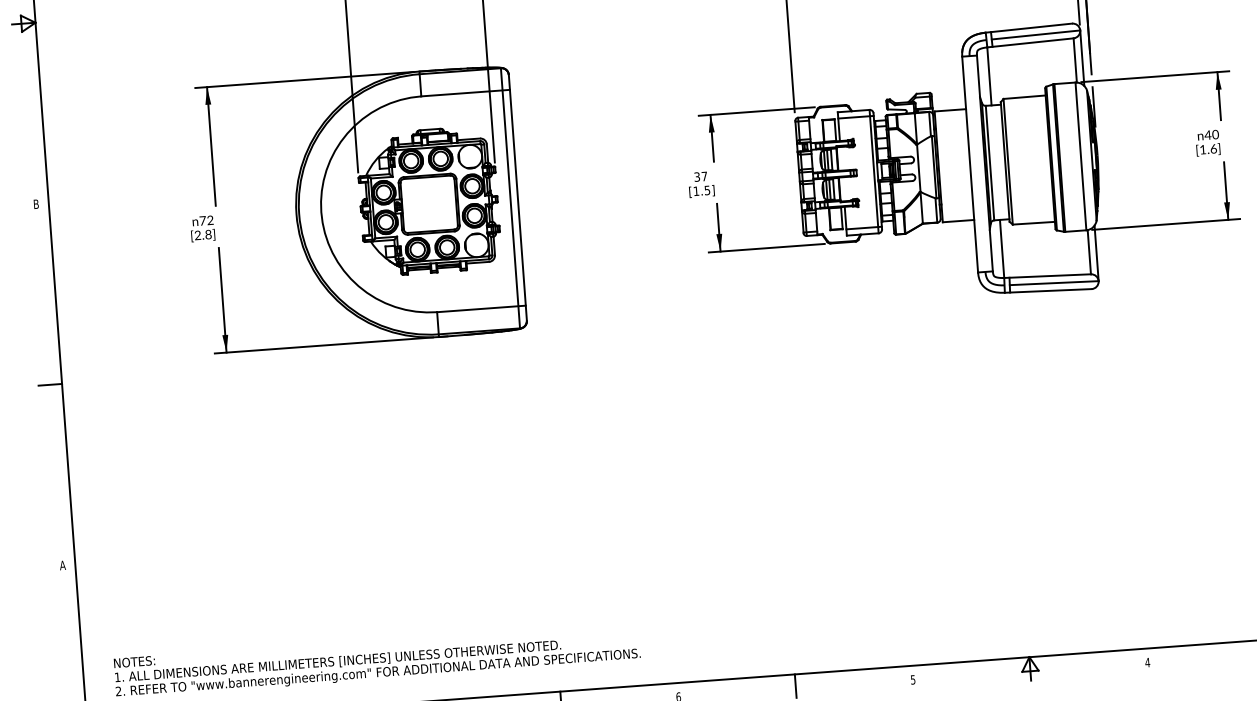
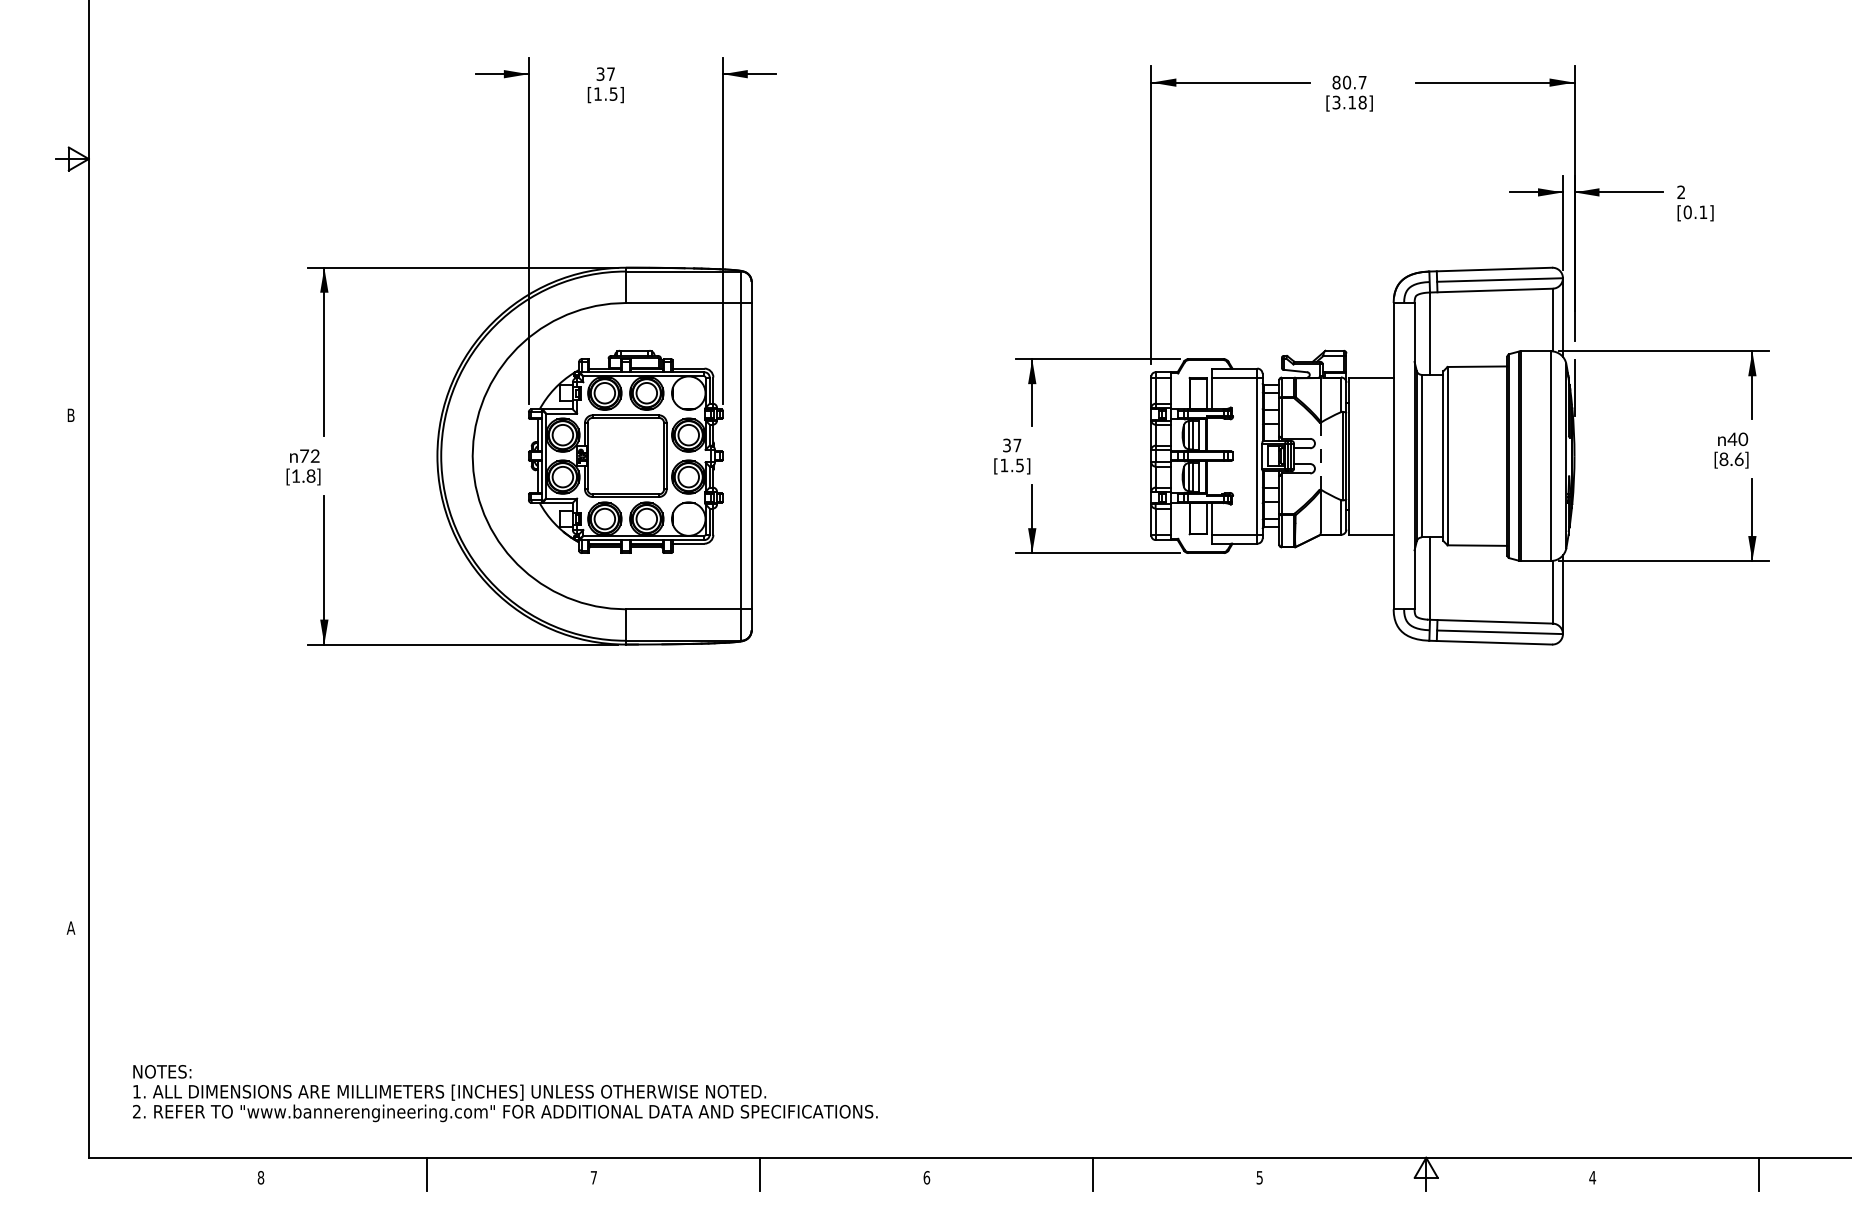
text: (1202, 149) -> (1723, 459), [1.6] -> [8.6]
line: (918, 168) -> (1320, 456), solid -> dashed
text: (197, 235) -> (295, 475), [2.8] -> [1.8]
line: (49, 384) -> (71, 671), removed

